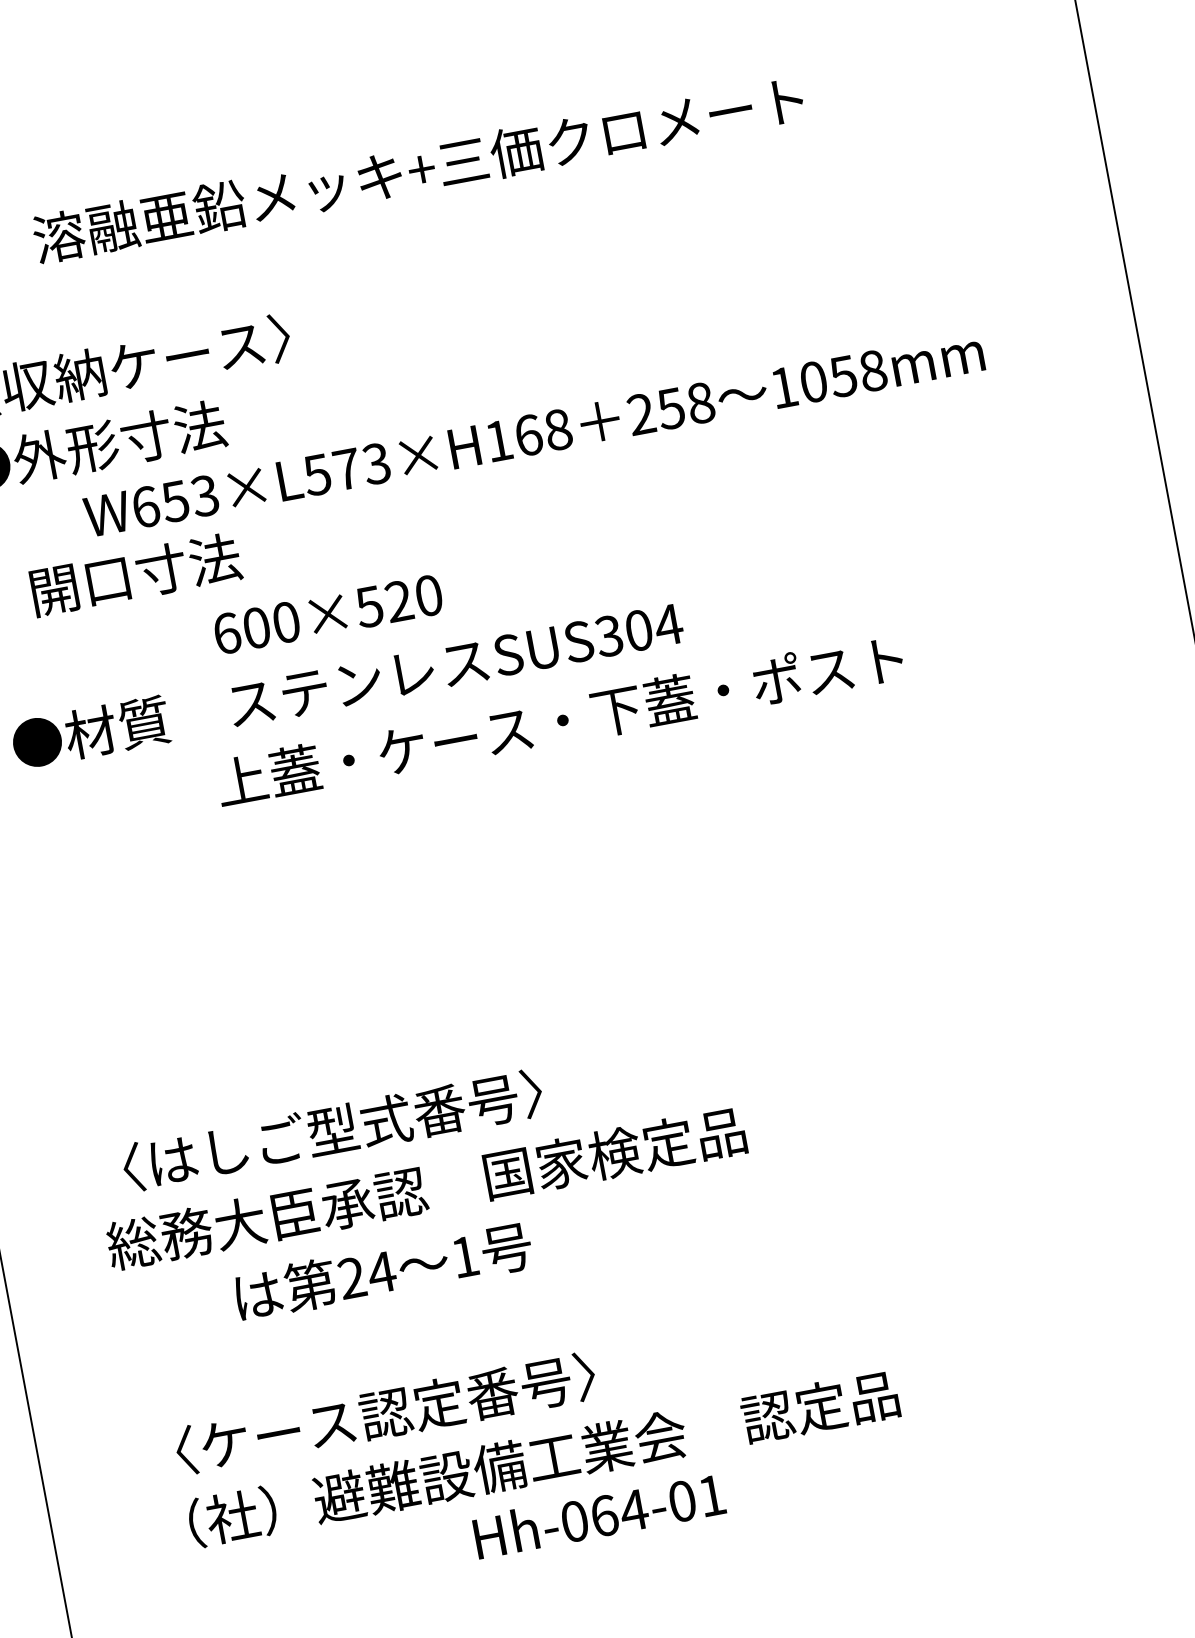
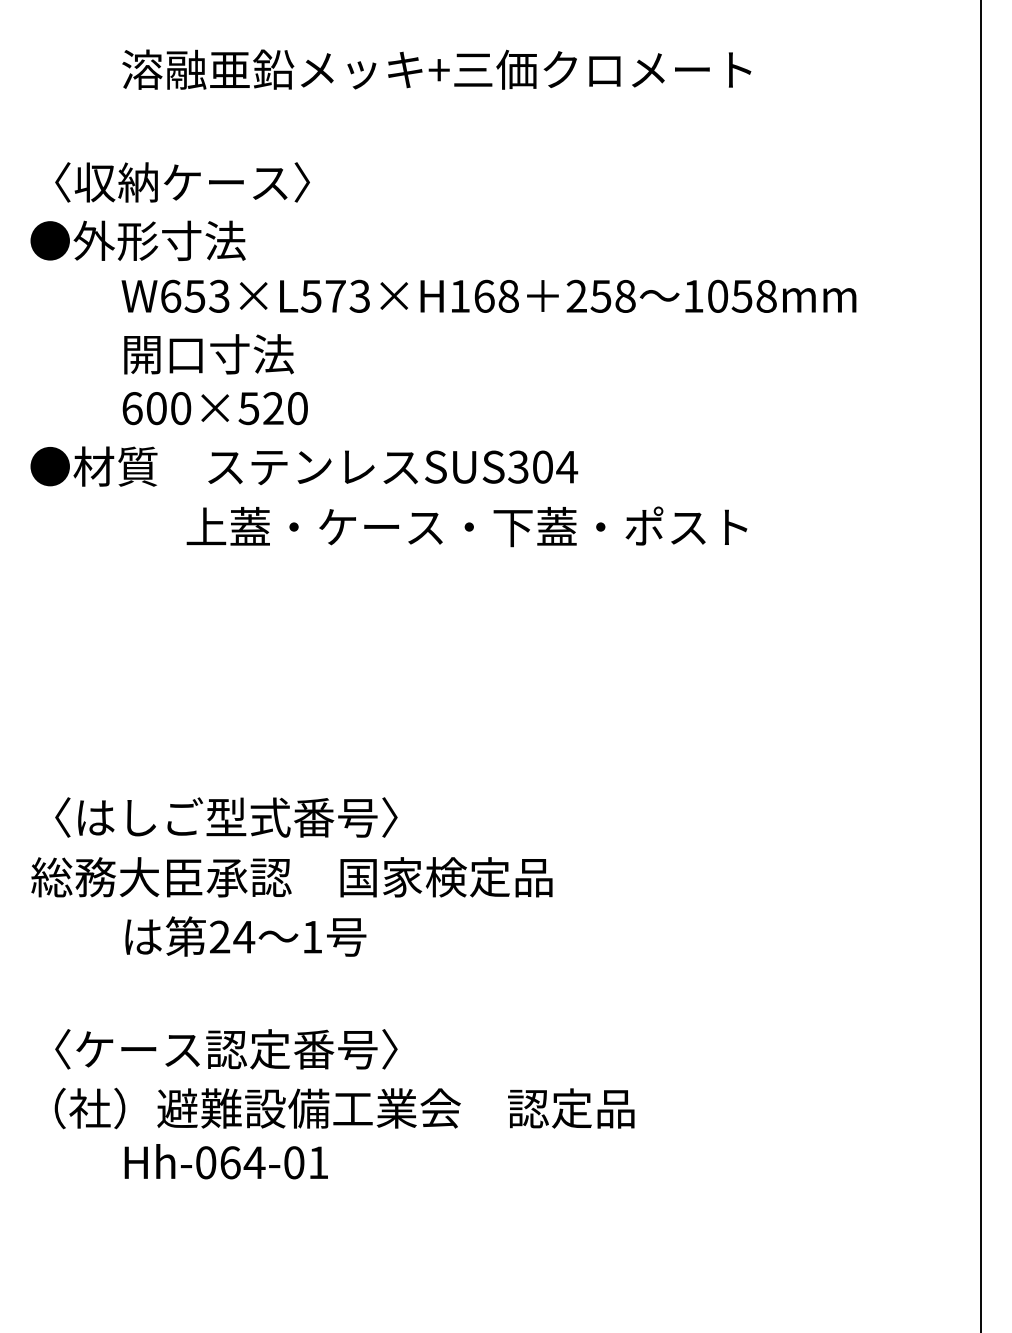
text: (135, 574) -> (208, 354), moved
text: (327, 614) -> (214, 408), moved
text: (598, 1515) -> (225, 1161), moved

